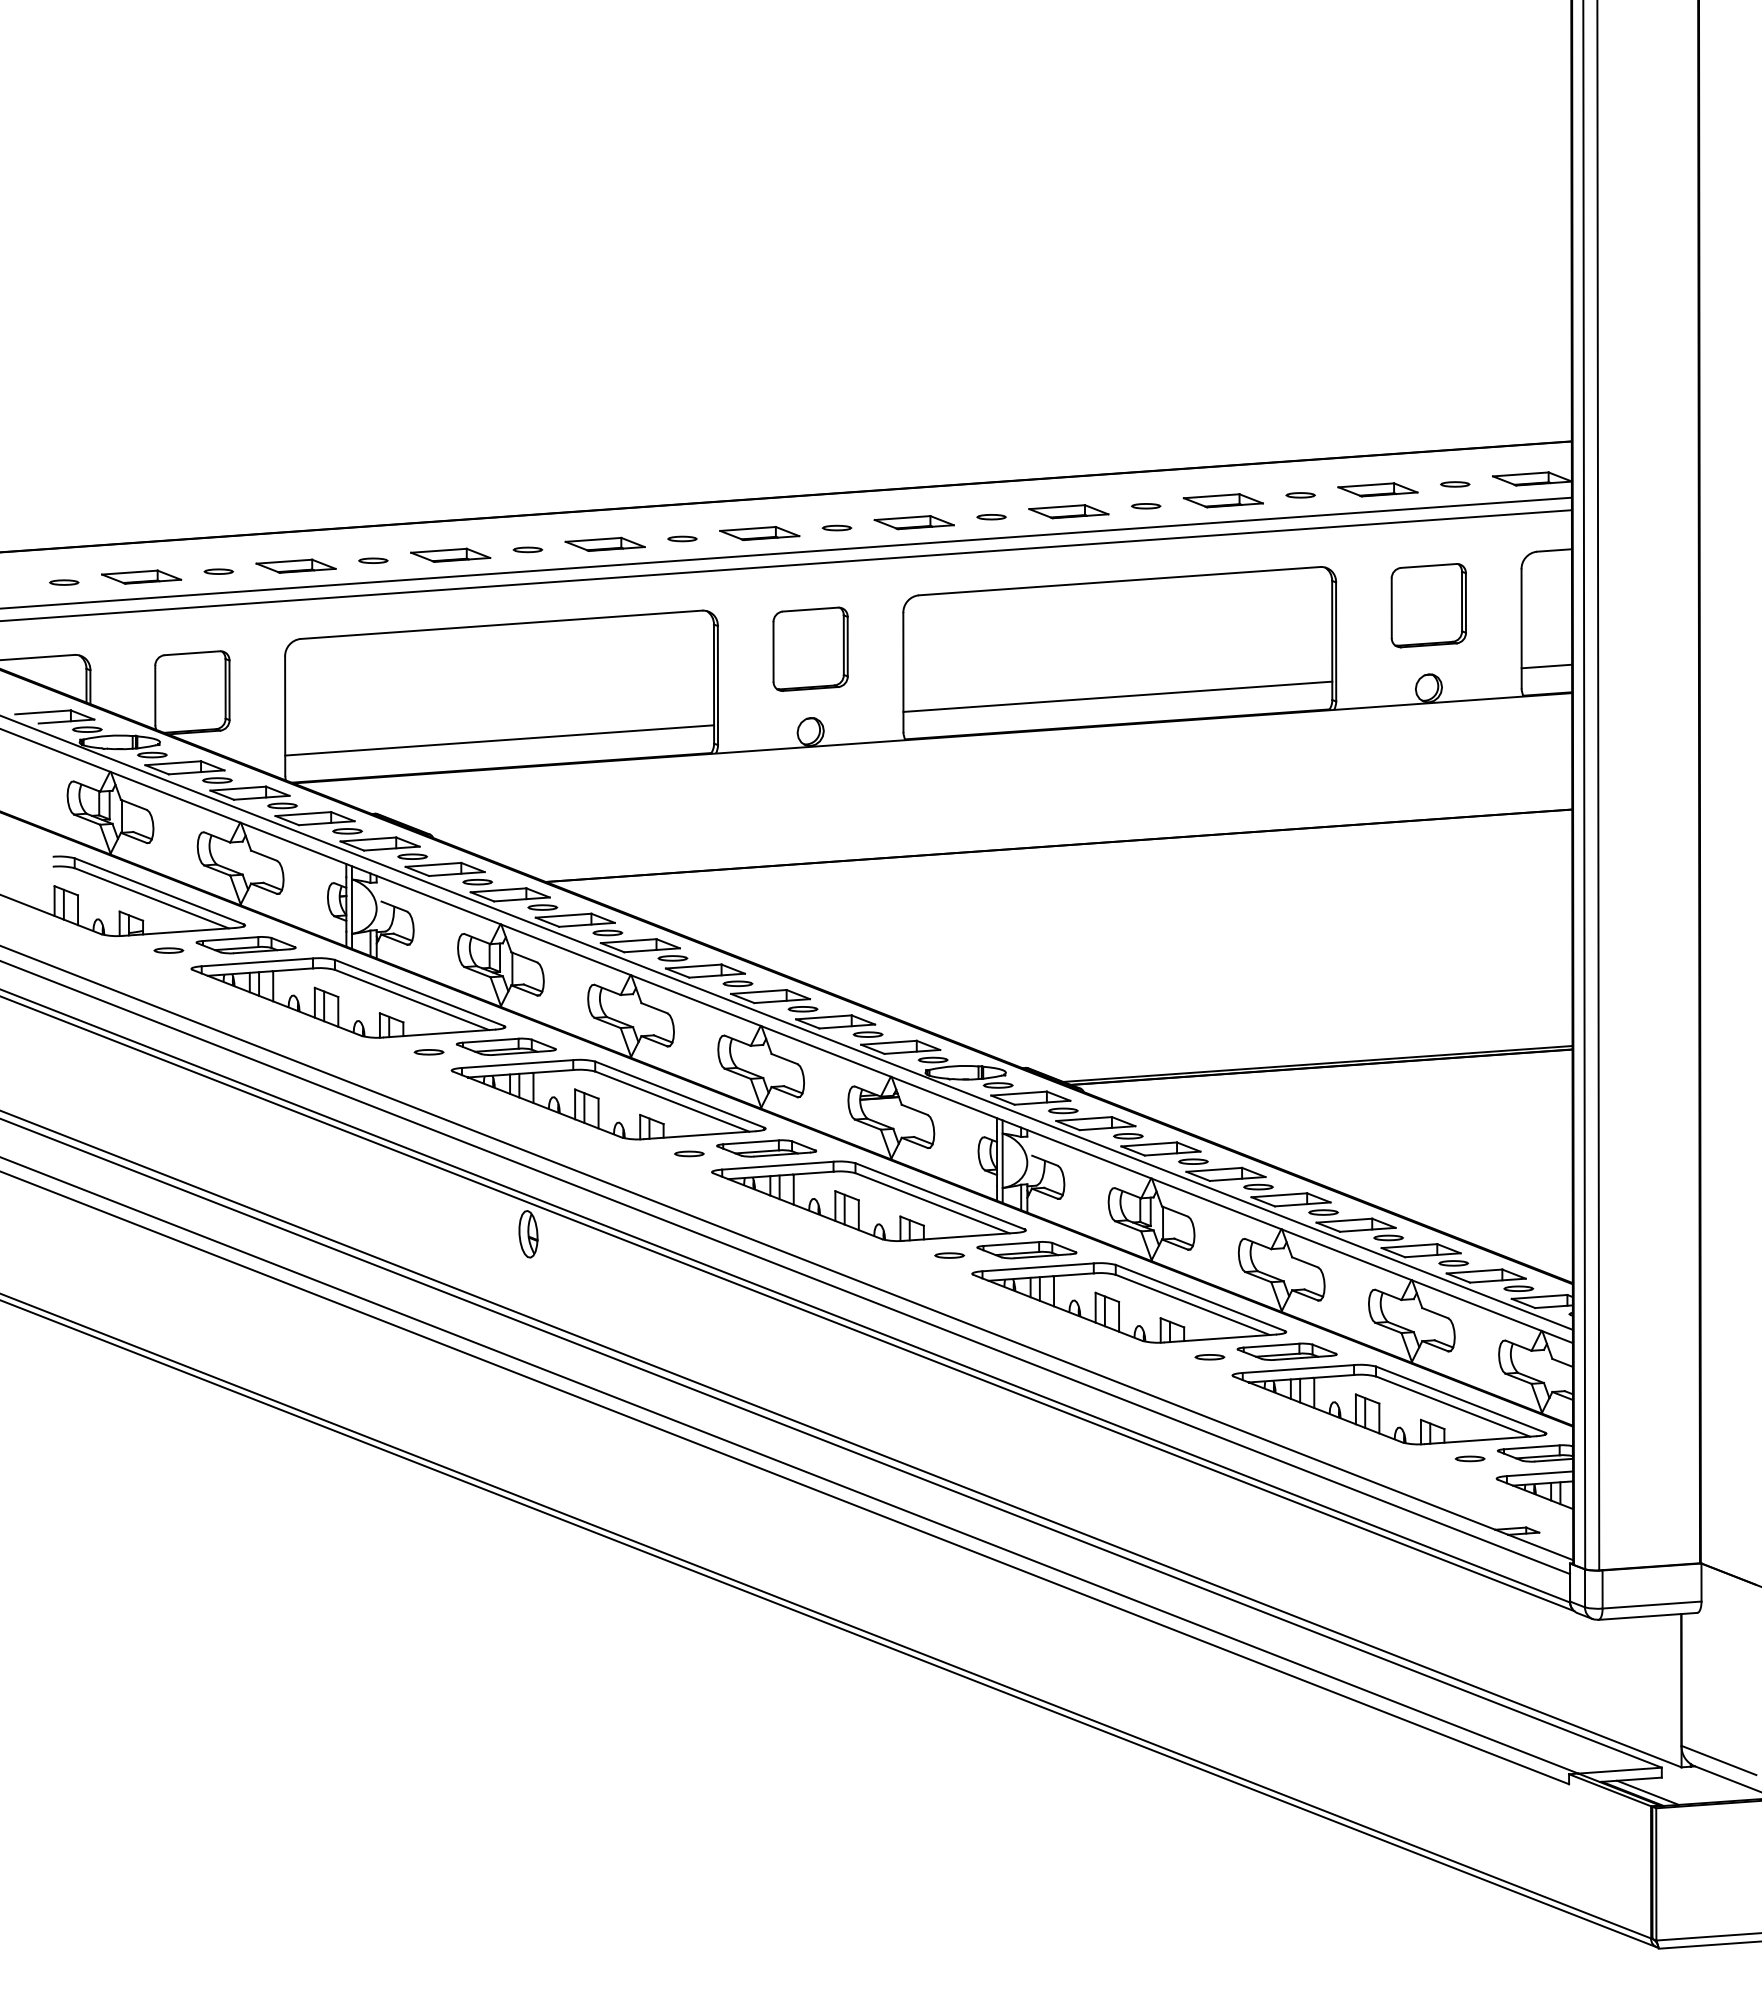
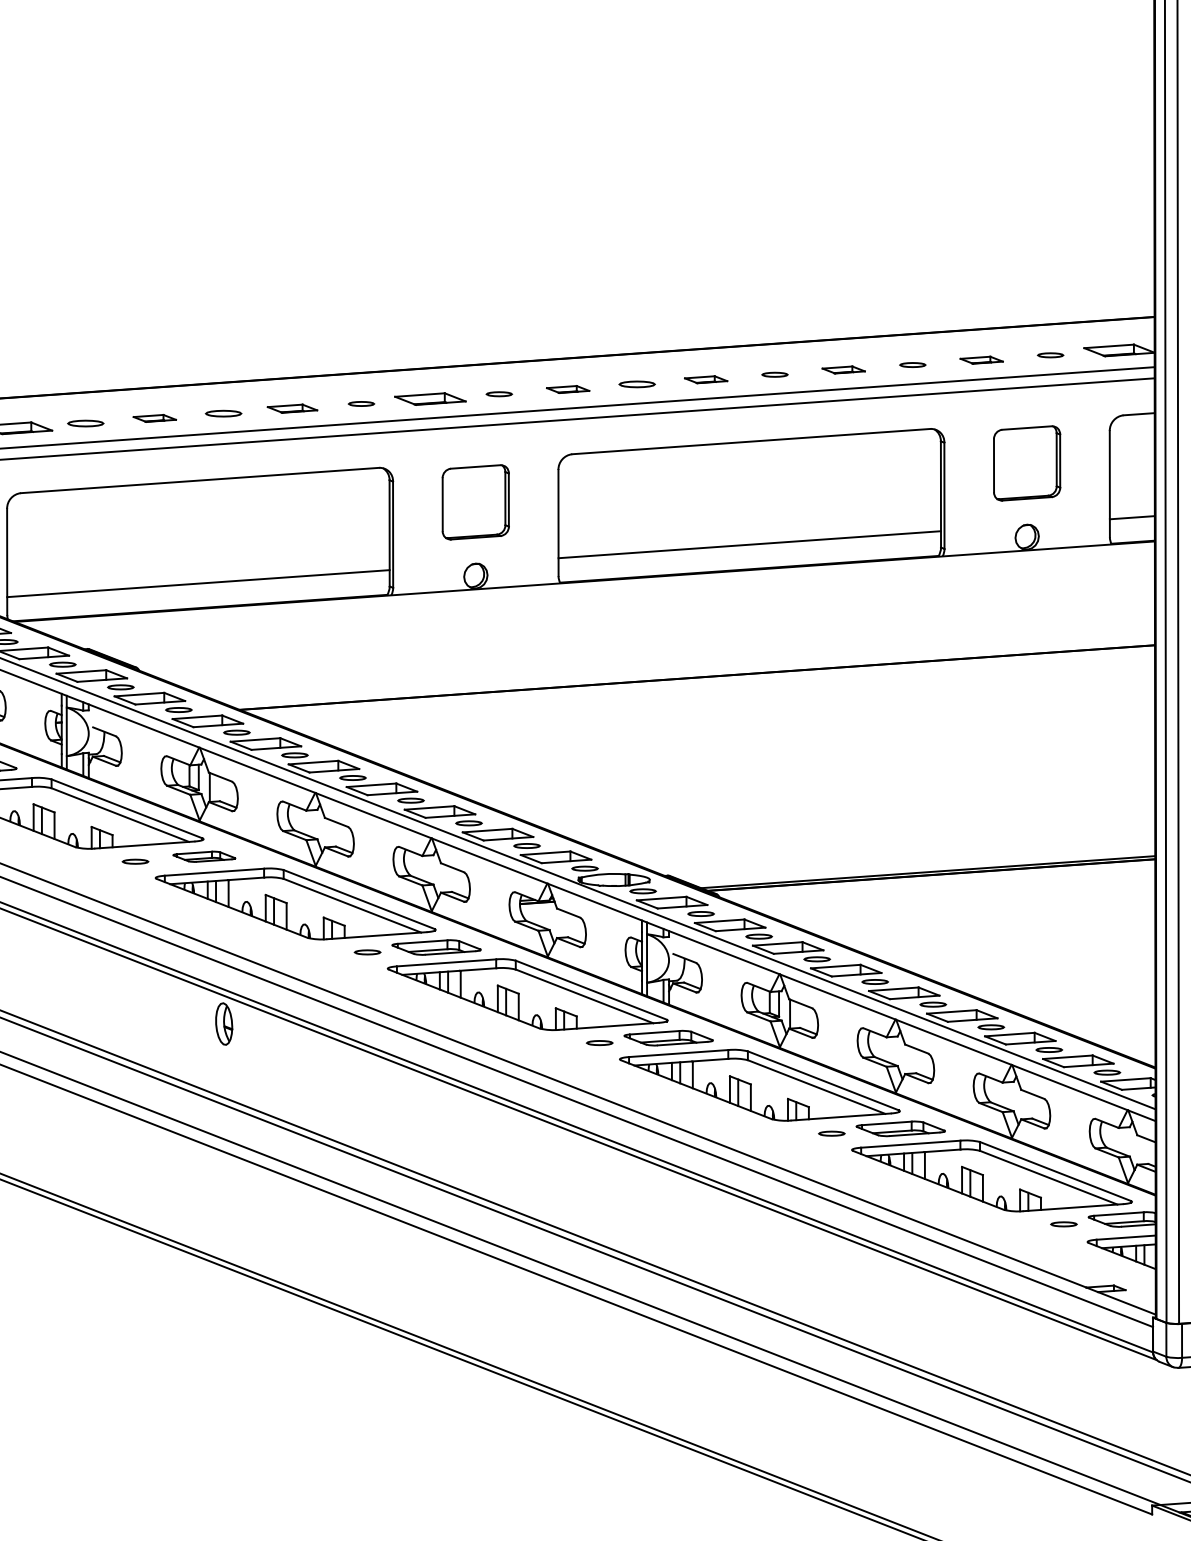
part: (1377, 489) -> (981, 359), size x0.6
part: (1222, 500) -> (843, 369), size x0.6
part: (1068, 511) -> (705, 379), size x0.6
part: (991, 517) -> (637, 384), size x1.4
part: (913, 522) -> (567, 389), size x0.6
part: (604, 543) -> (291, 408), size x0.7
part: (527, 549) -> (223, 413), size x1.4
part: (450, 554) -> (154, 417), size x0.6
part: (373, 560) -> (85, 423), size x1.4
part: (505, 1046) -> (203, 856), size x0.7

